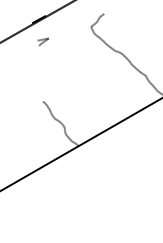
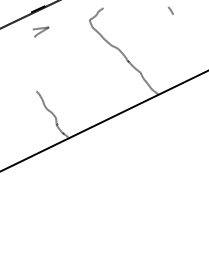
part: (42, 41) -> (40, 31), size x1.43

